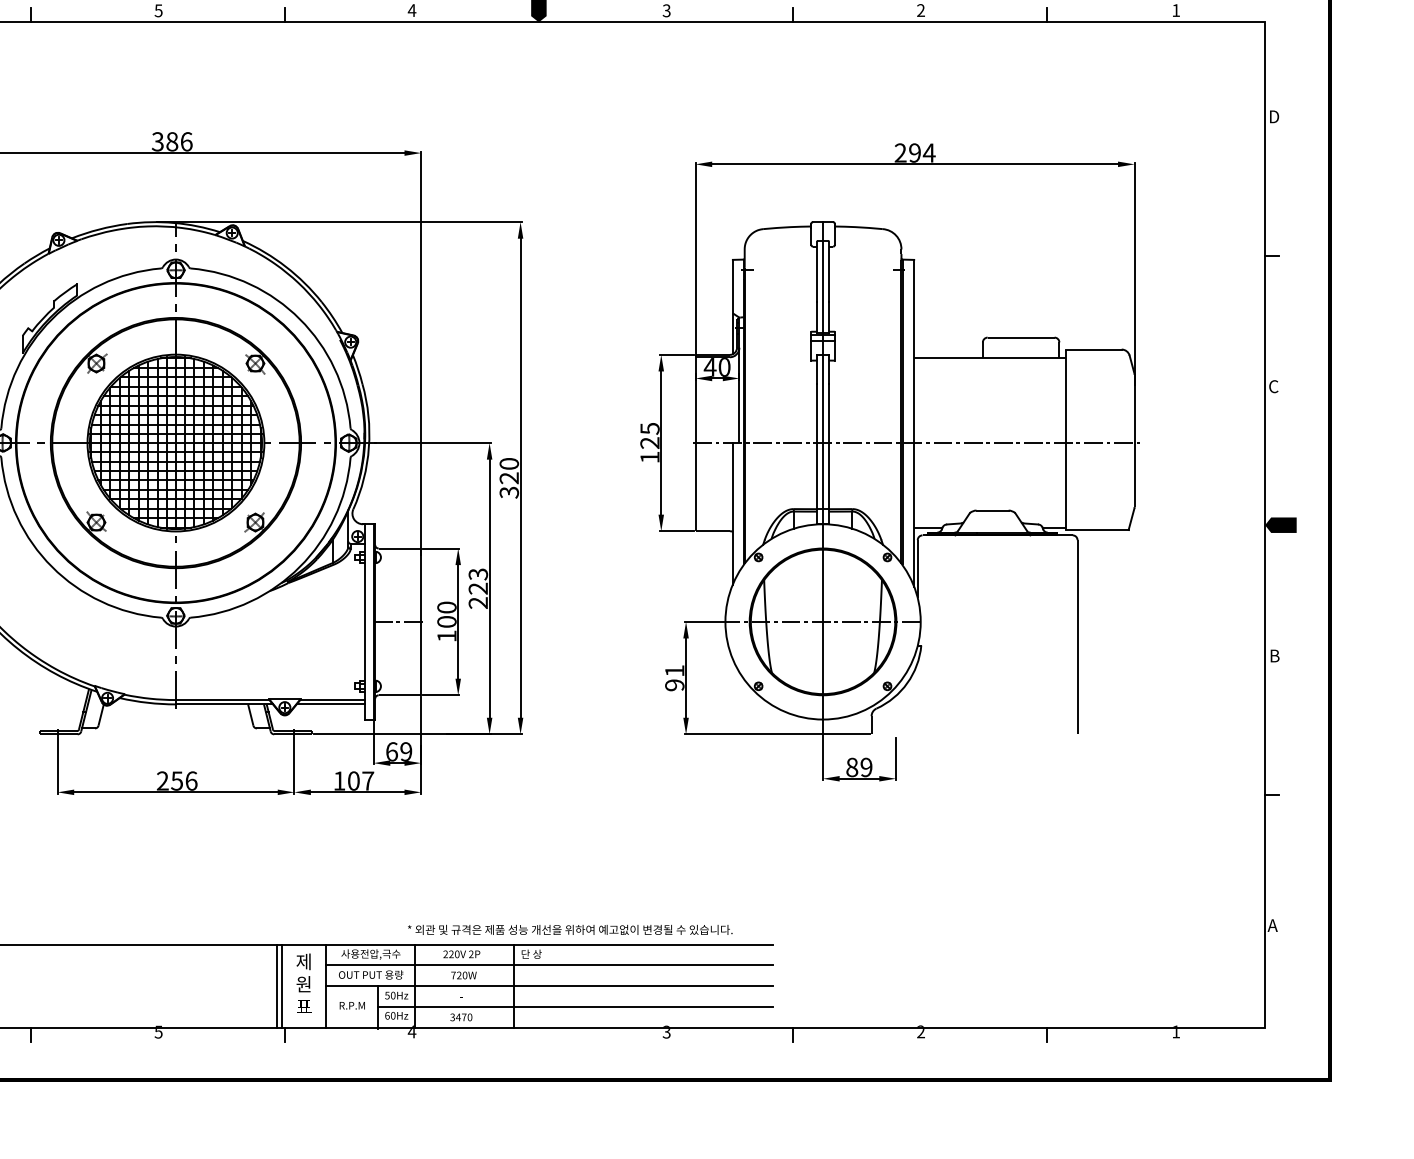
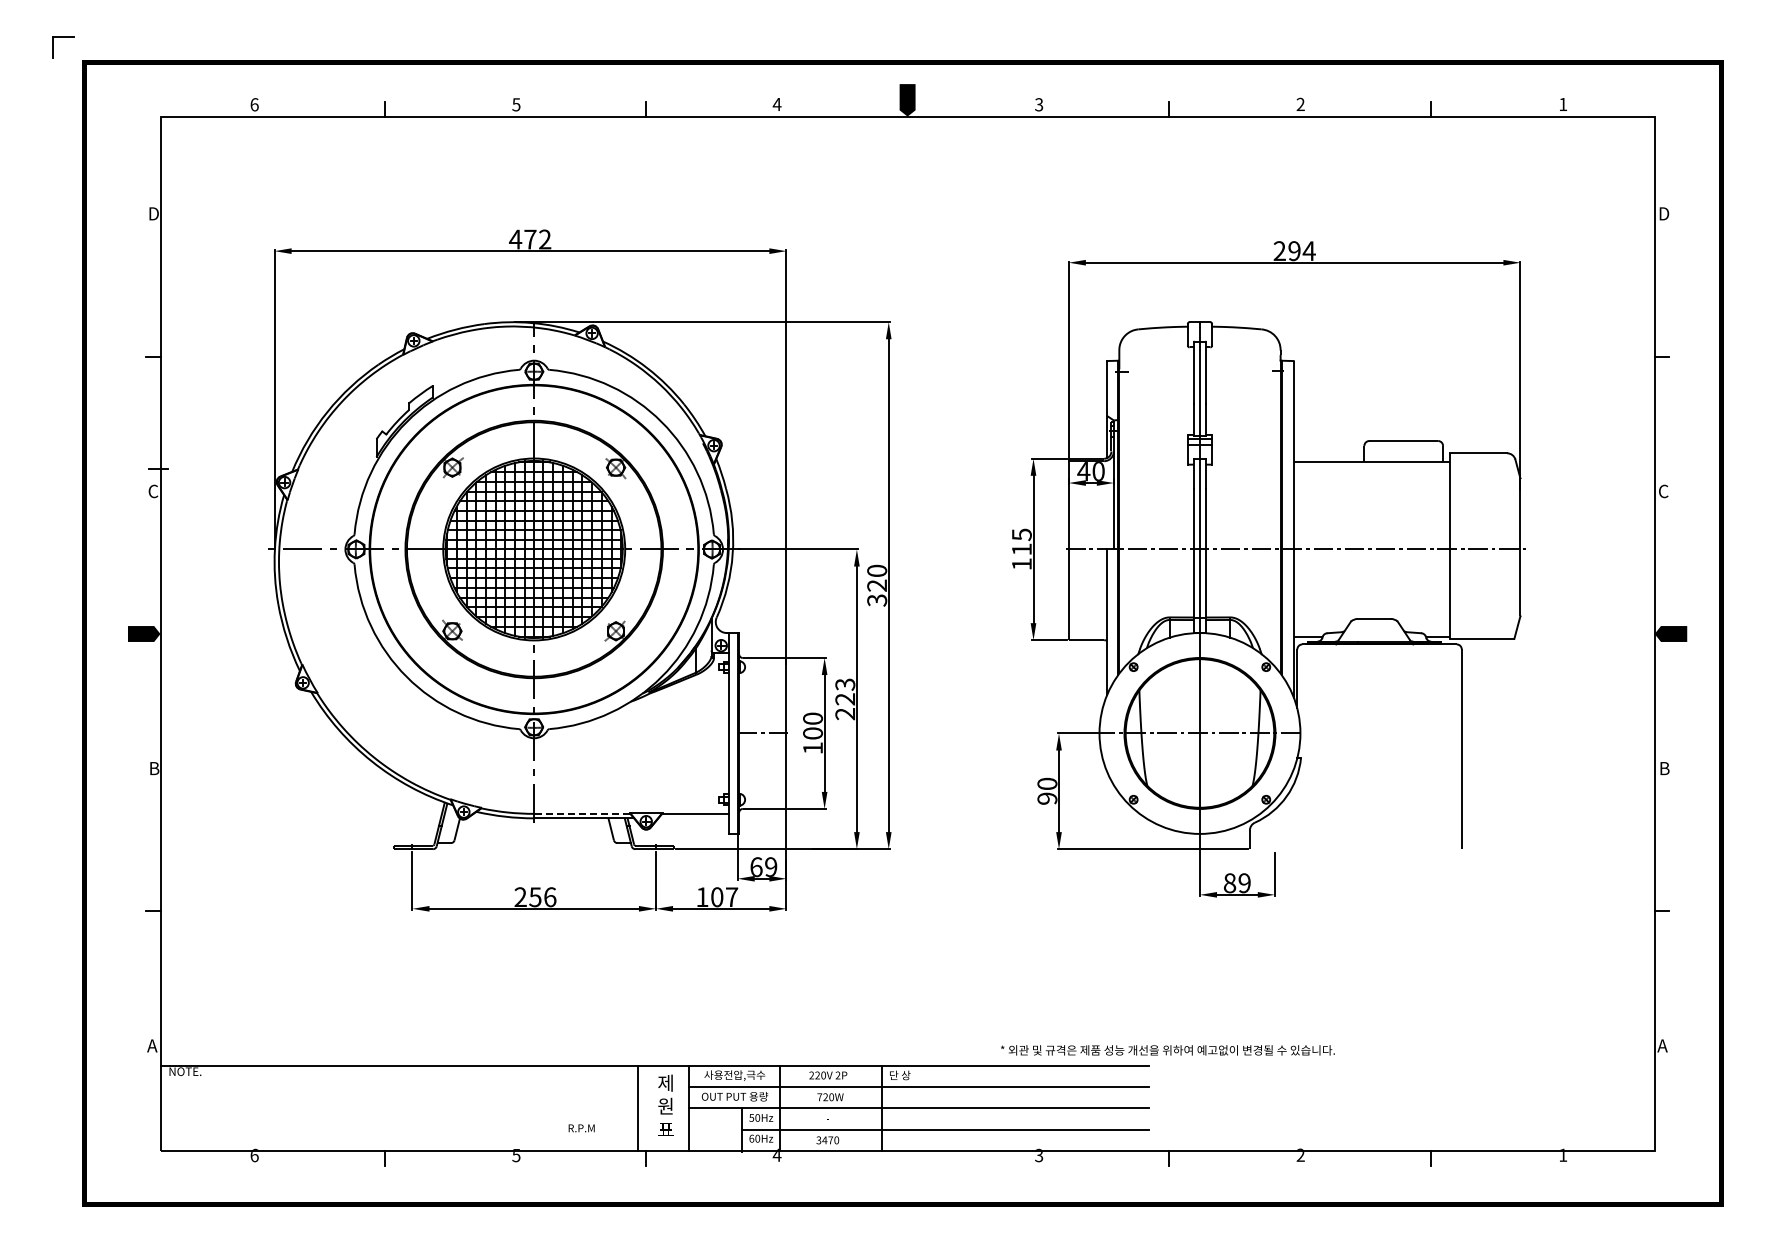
text: (172, 141) -> (530, 239), 386 -> 472
text: (649, 443) -> (1021, 549), 125 -> 115
text: (674, 670) -> (1047, 783), 91 -> 90
line: (221, 699) -> (581, 813), solid -> dashed
line: (330, 704) -> (693, 818), removed
text: (569, 930) -> (1167, 1050), moved
line: (282, 986) -> (643, 1108), removed
text: (352, 1005) -> (581, 1128), moved

